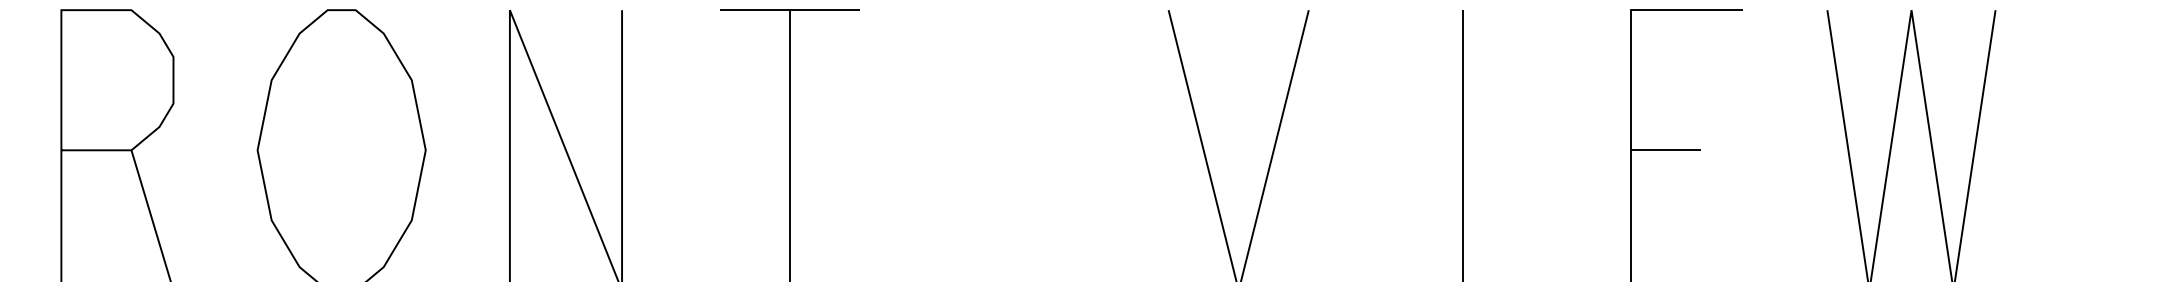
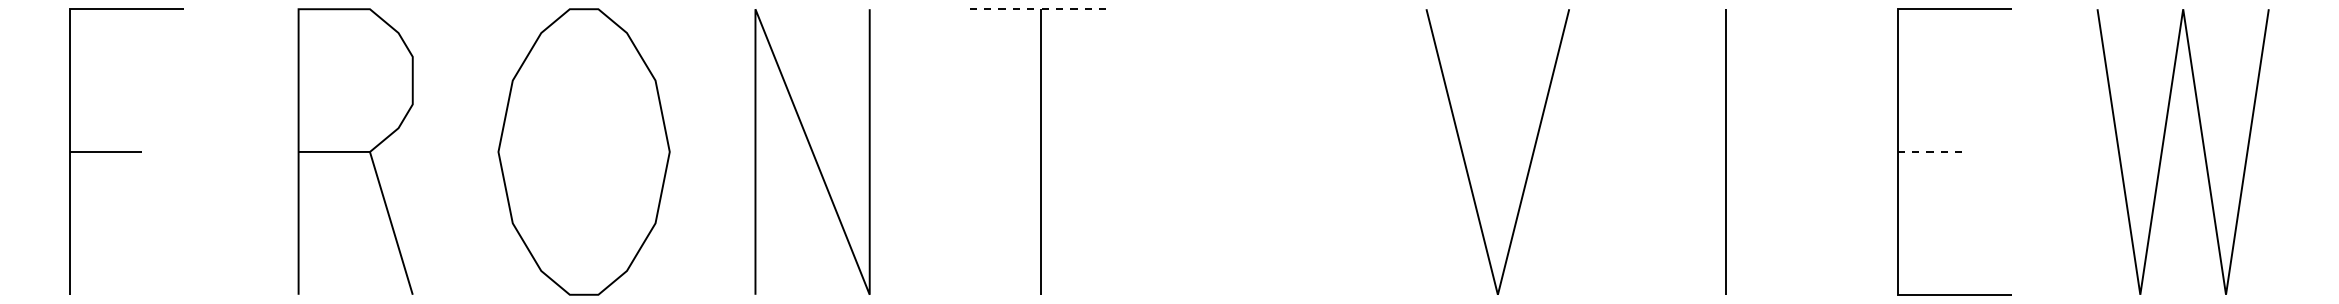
line: (790, 10) -> (1041, 9), solid -> dashed
line: (1666, 149) -> (1933, 151), solid -> dashed

